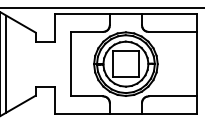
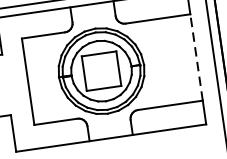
line: (196, 63) -> (195, 56), solid -> dashed

